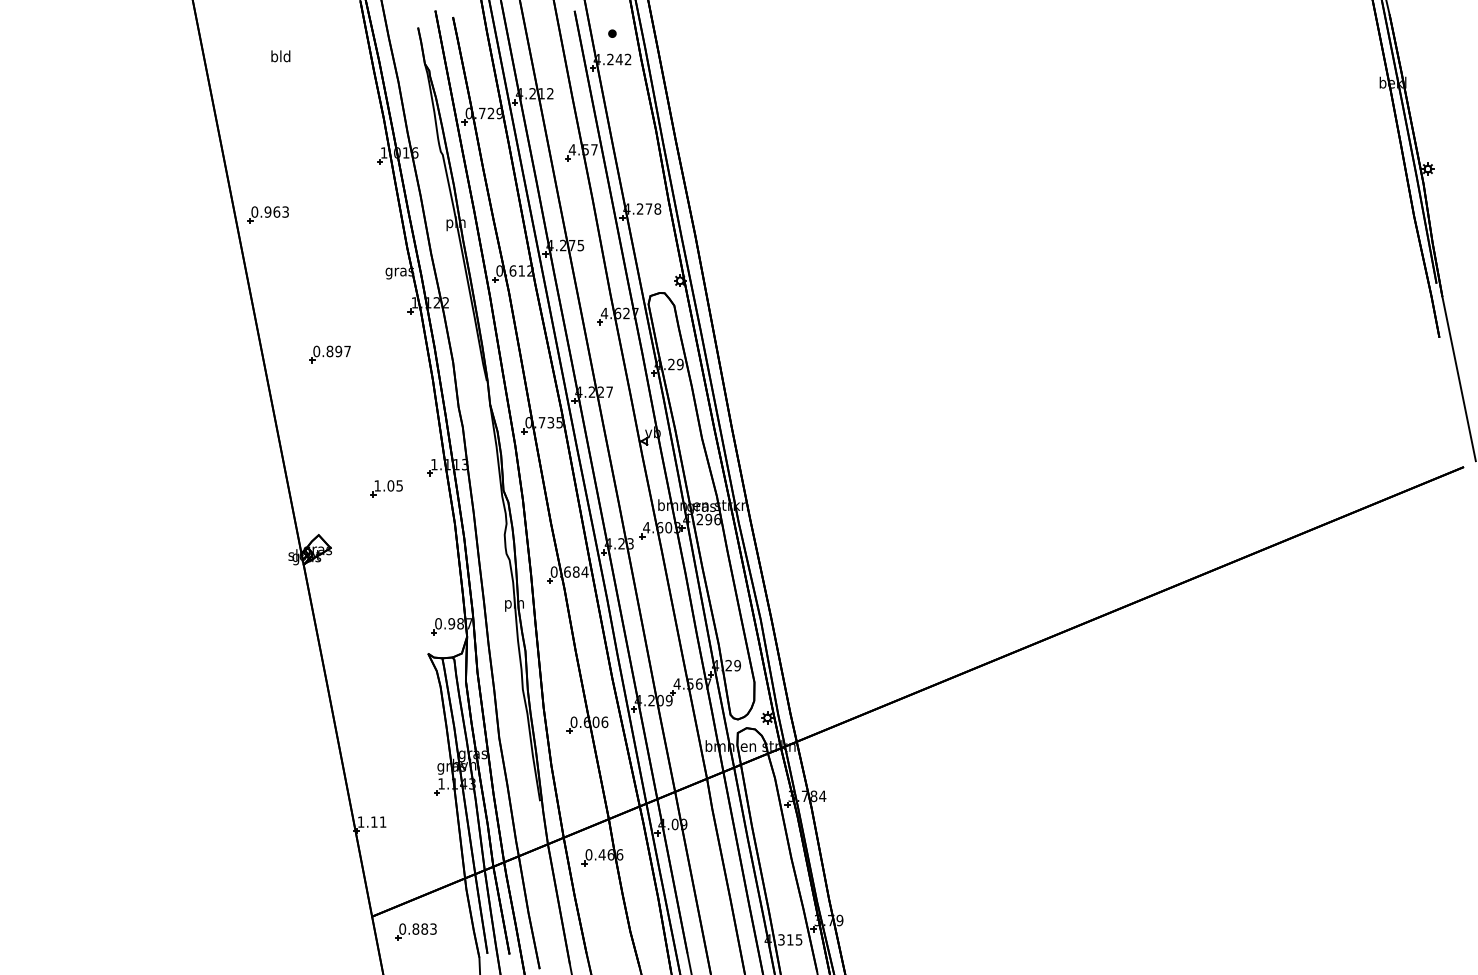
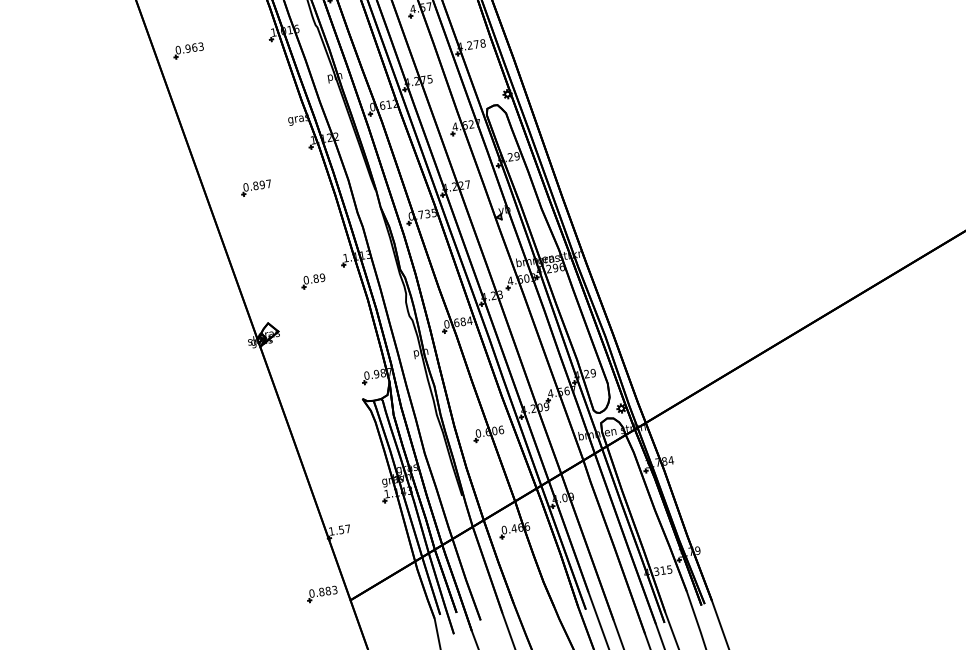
part: (267, 214) -> (188, 50), moved
text: (388, 485) -> (314, 278), 1.05 -> 0.89
text: (378, 821) -> (344, 528), 1.11 -> 1.57
part: (415, 931) -> (321, 593), moved

